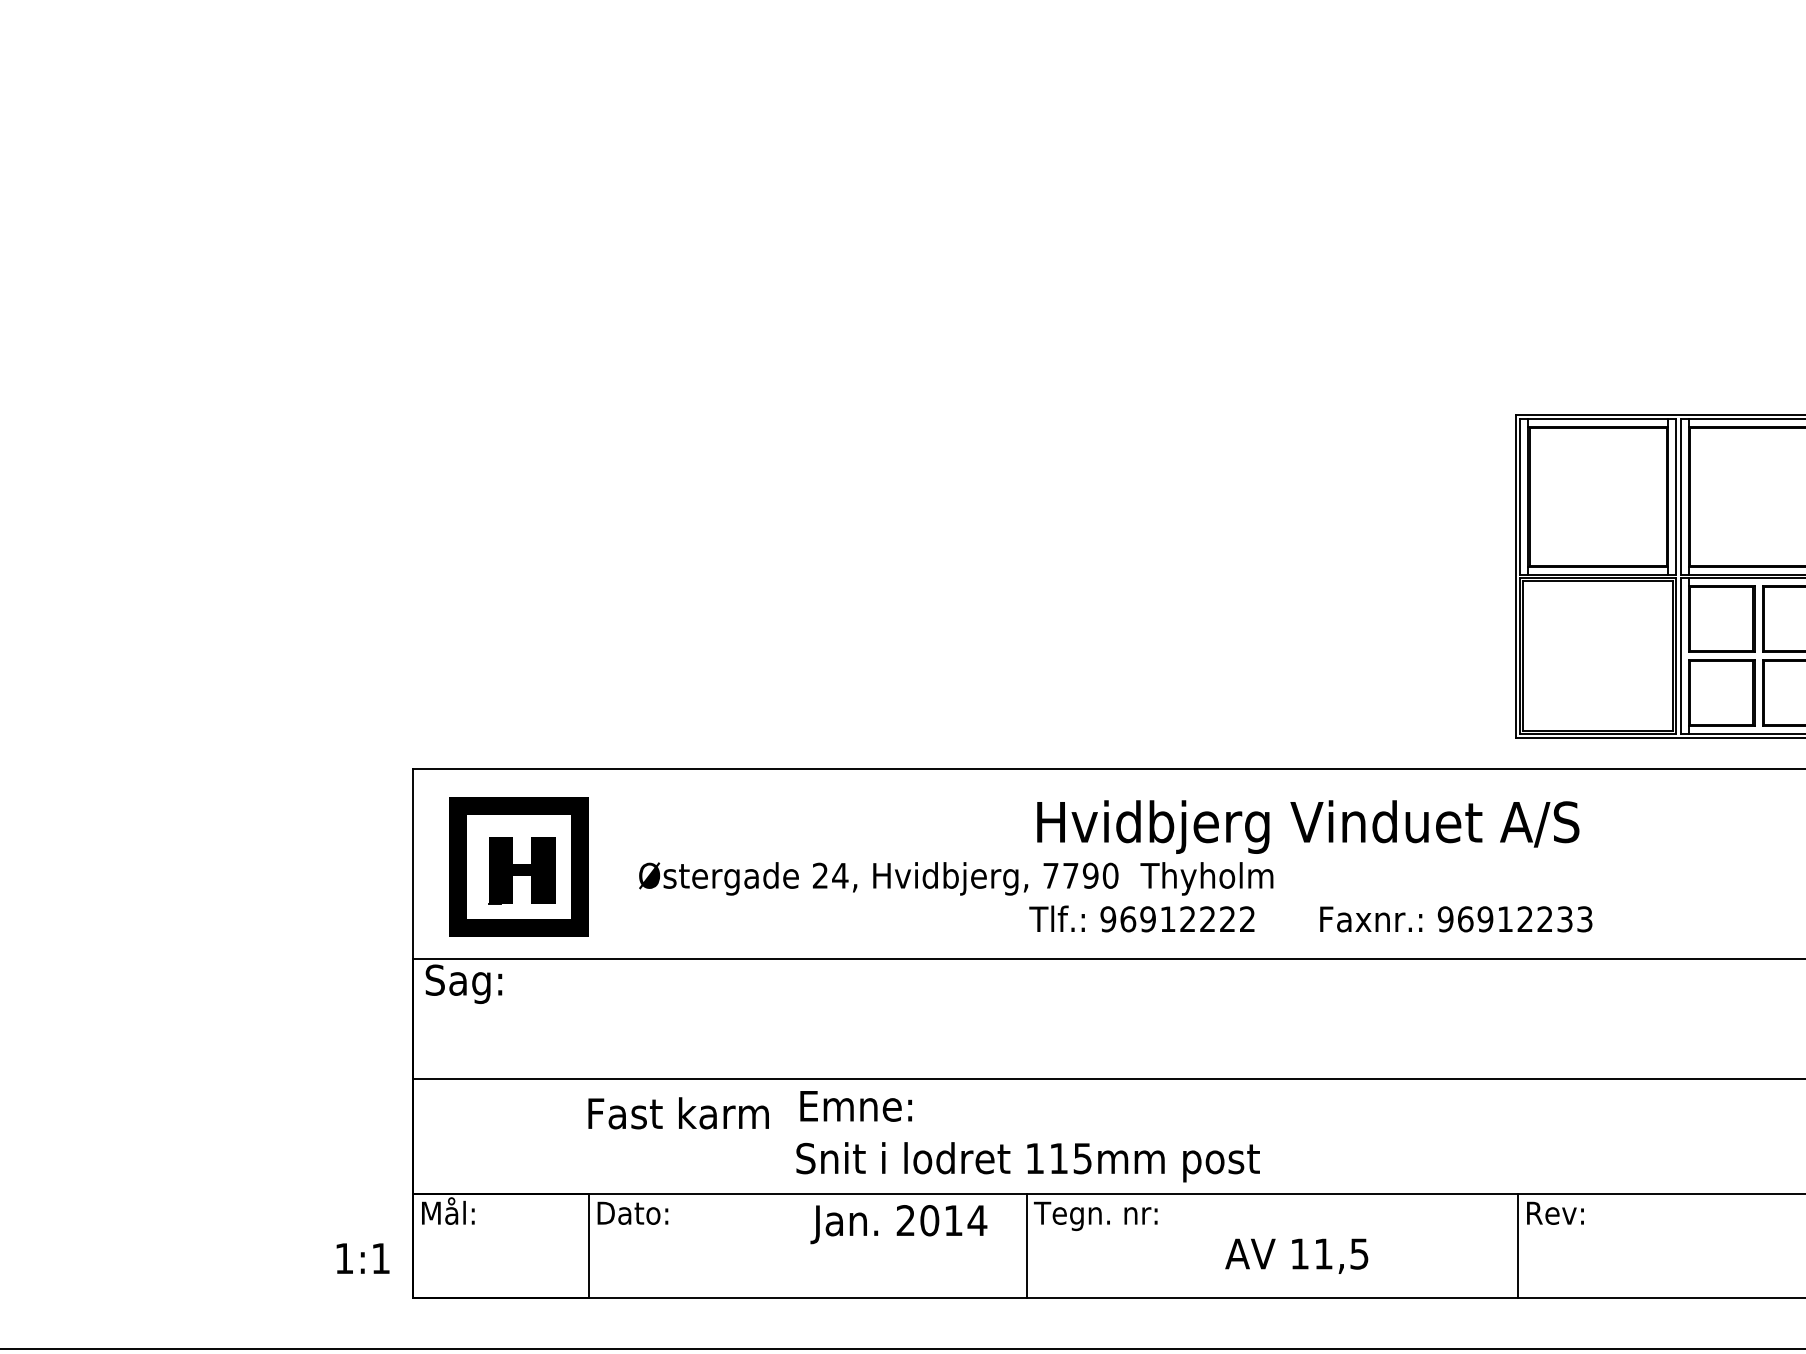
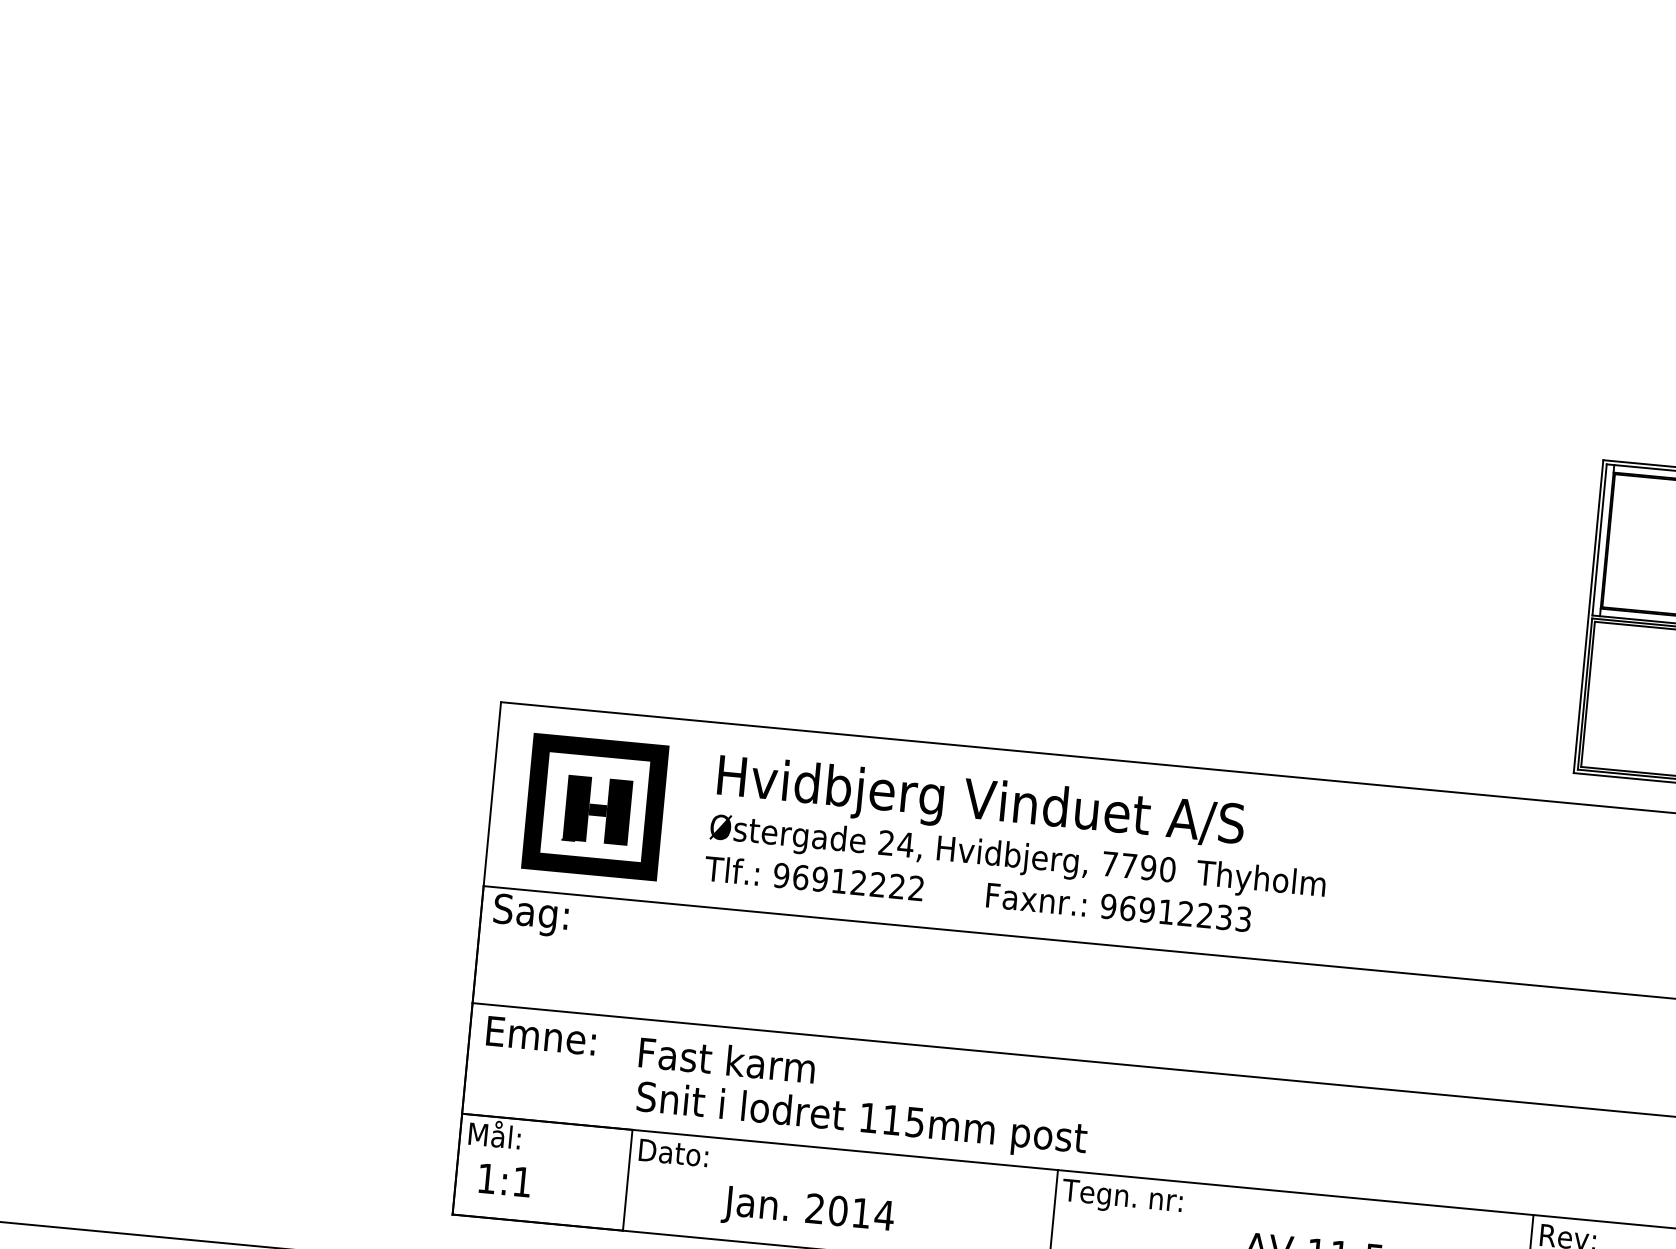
text: (1308, 826) -> (981, 803), moved
text: (1310, 918) -> (977, 893), moved
text: (855, 1106) -> (540, 1035), moved
text: (1027, 1162) -> (861, 1121), moved
text: (898, 1224) -> (807, 1211), moved
text: (362, 1258) -> (504, 1180), moved

